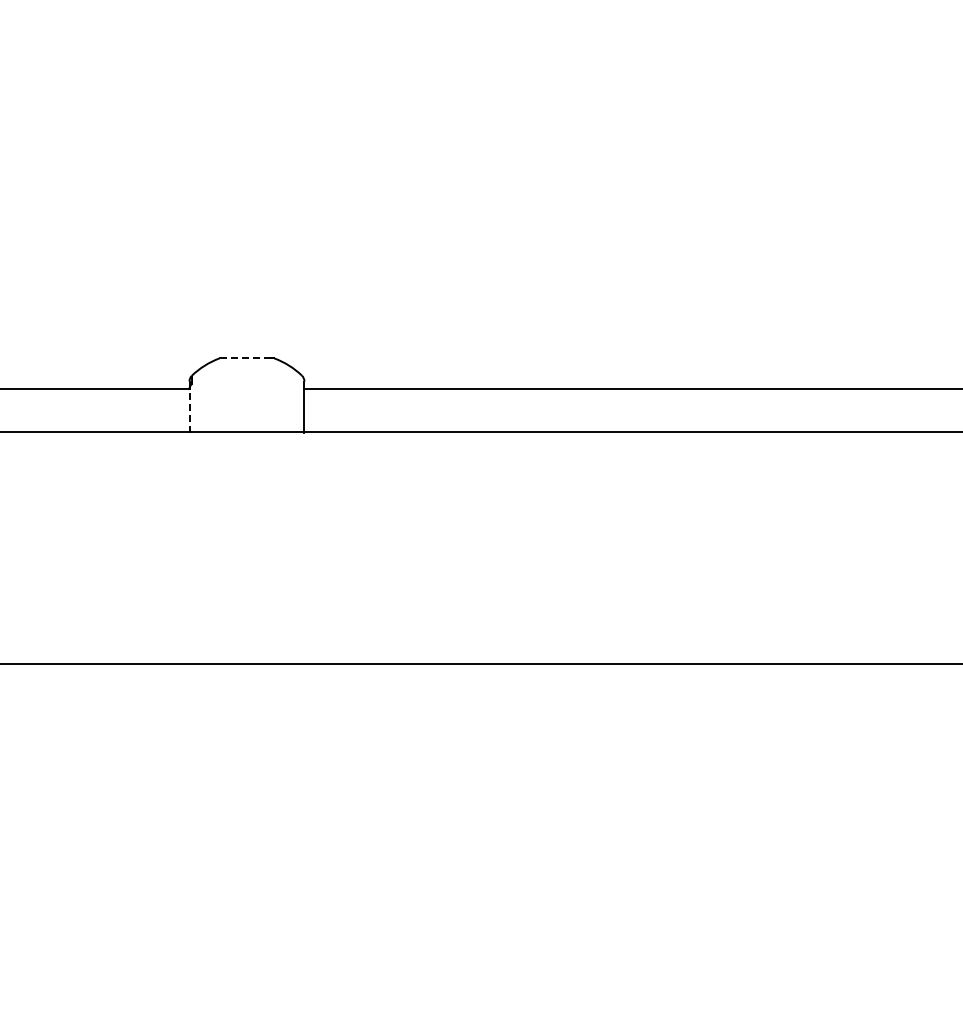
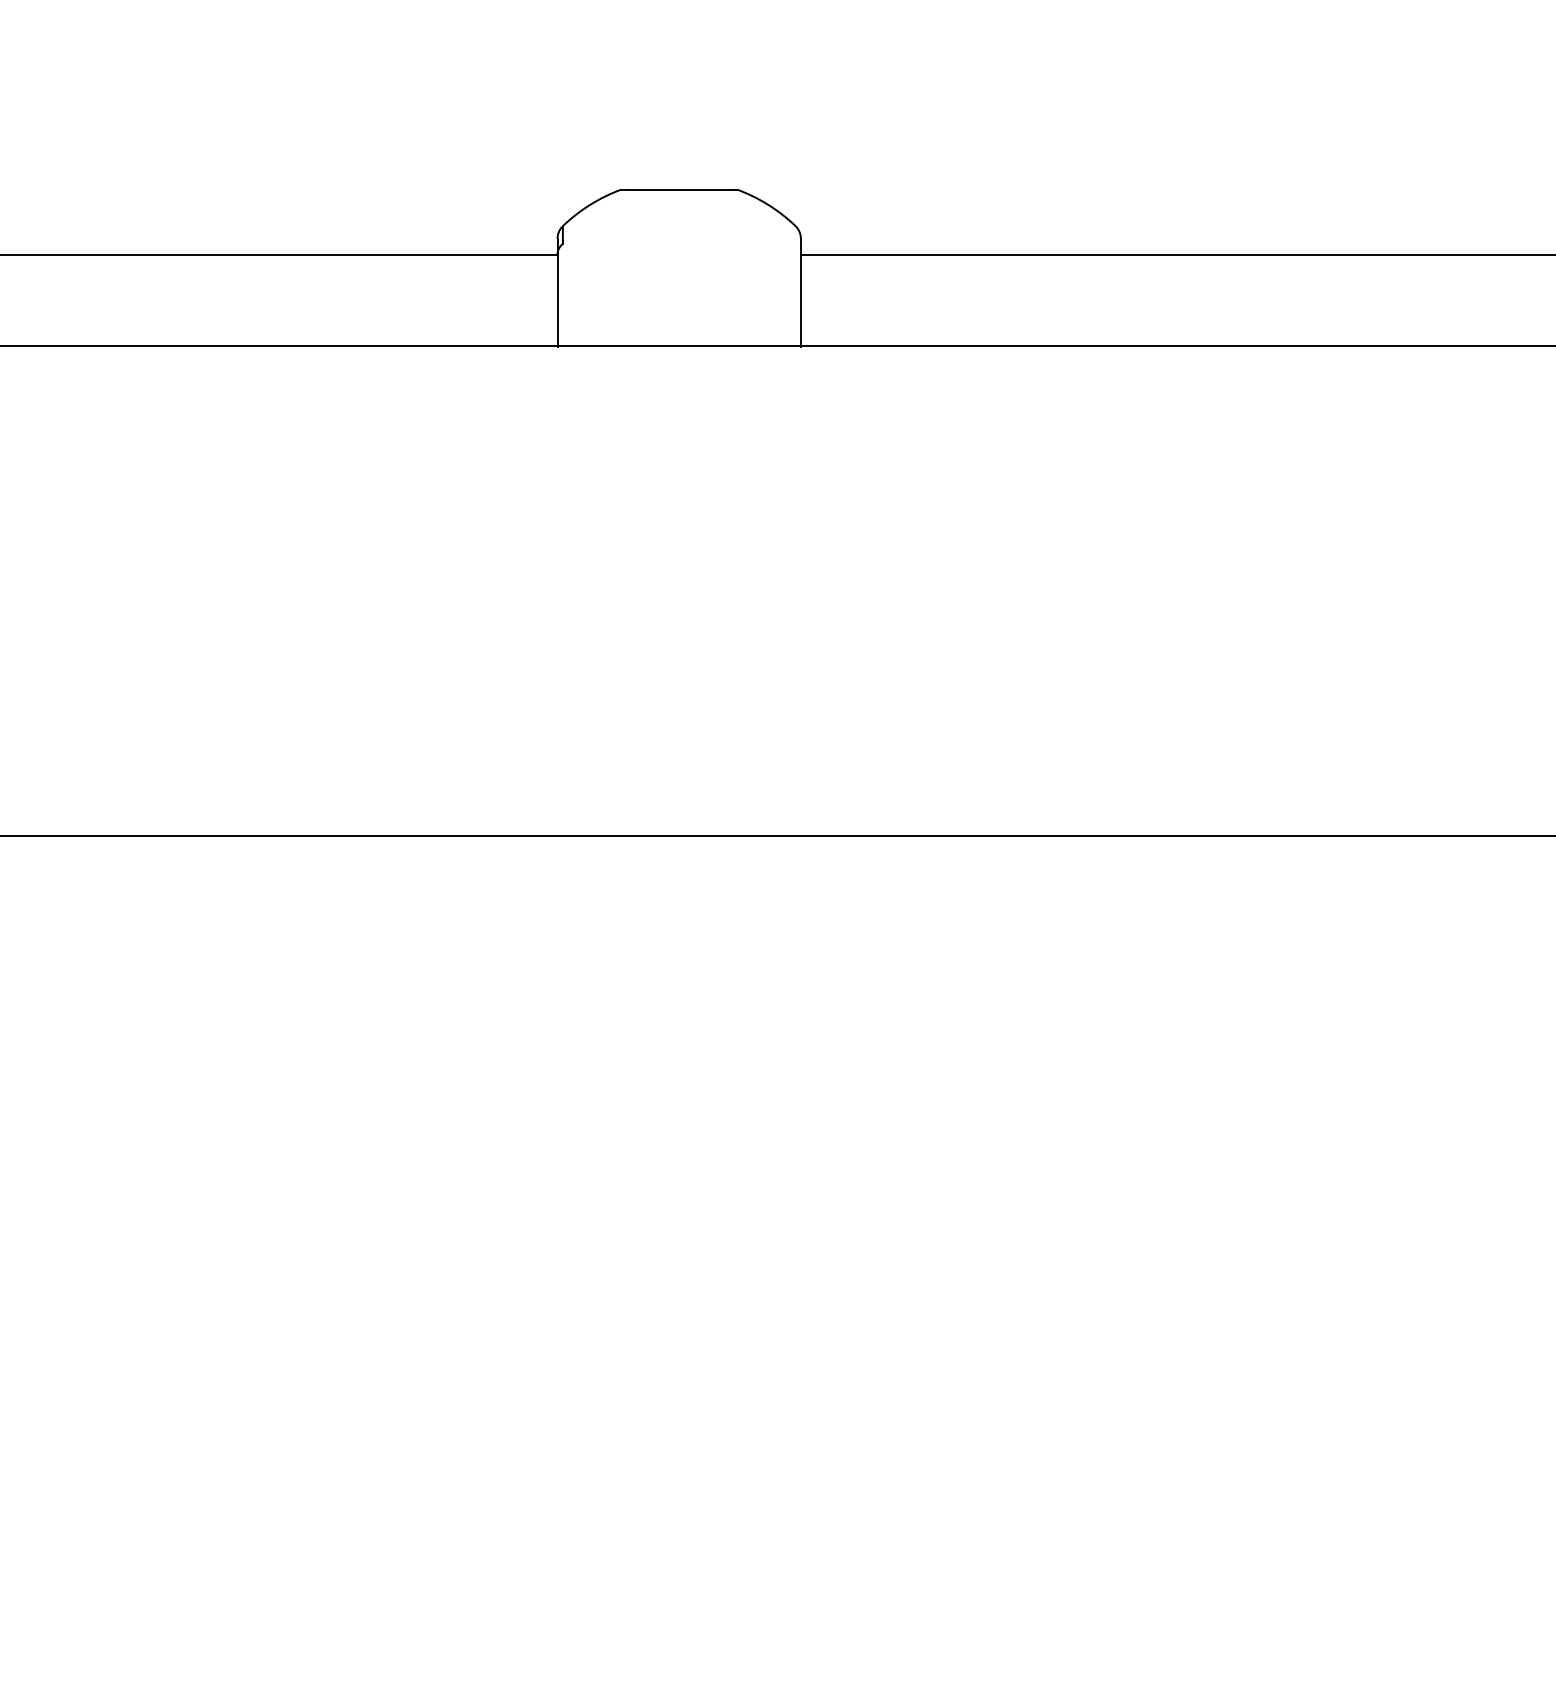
line: (246, 358) -> (678, 189), dashed -> solid
line: (189, 411) -> (557, 302), dashed -> solid

